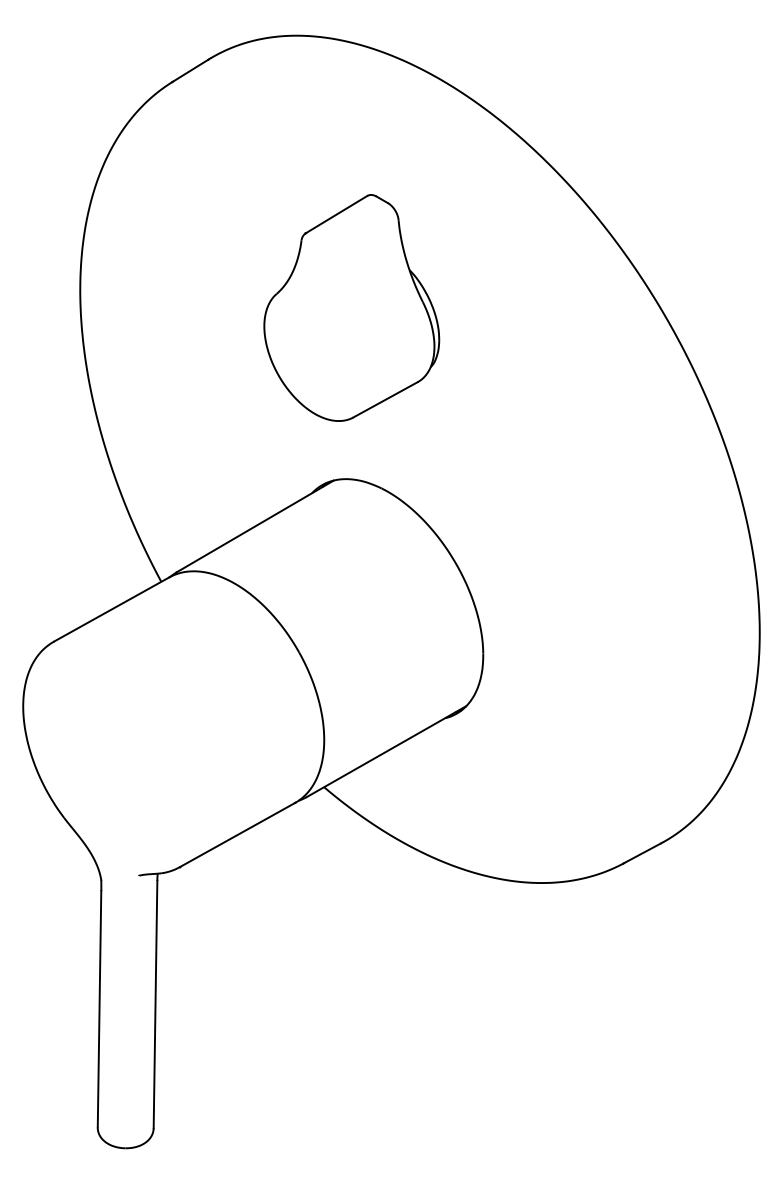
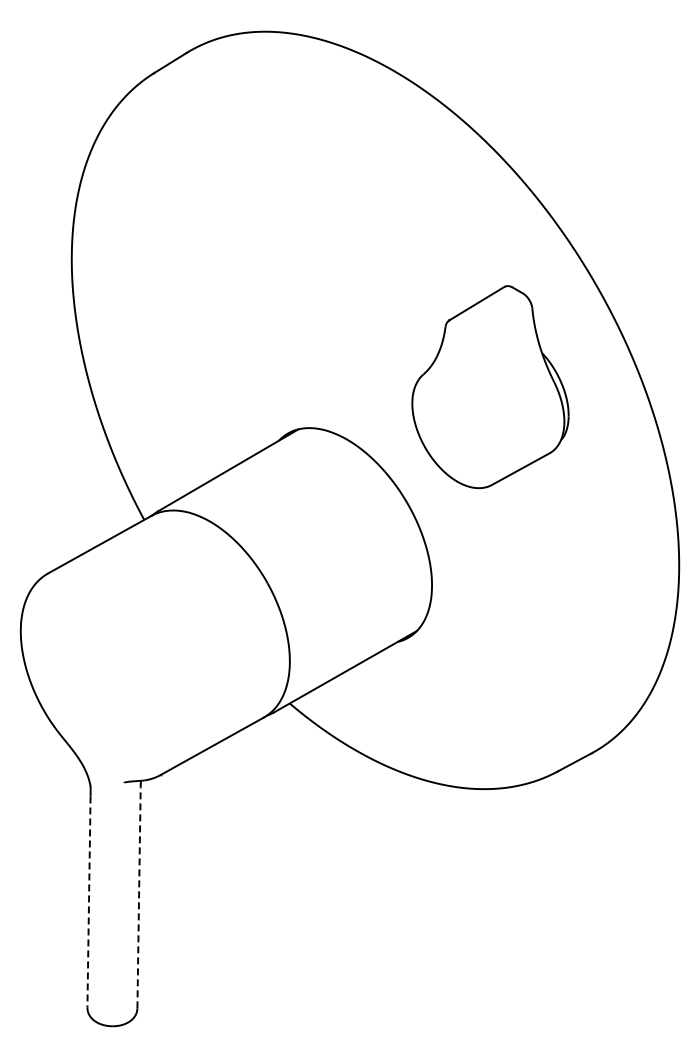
part: (351, 308) -> (490, 387), moved
line: (156, 1004) -> (139, 897), solid -> dashed
line: (100, 1009) -> (89, 902), solid -> dashed

